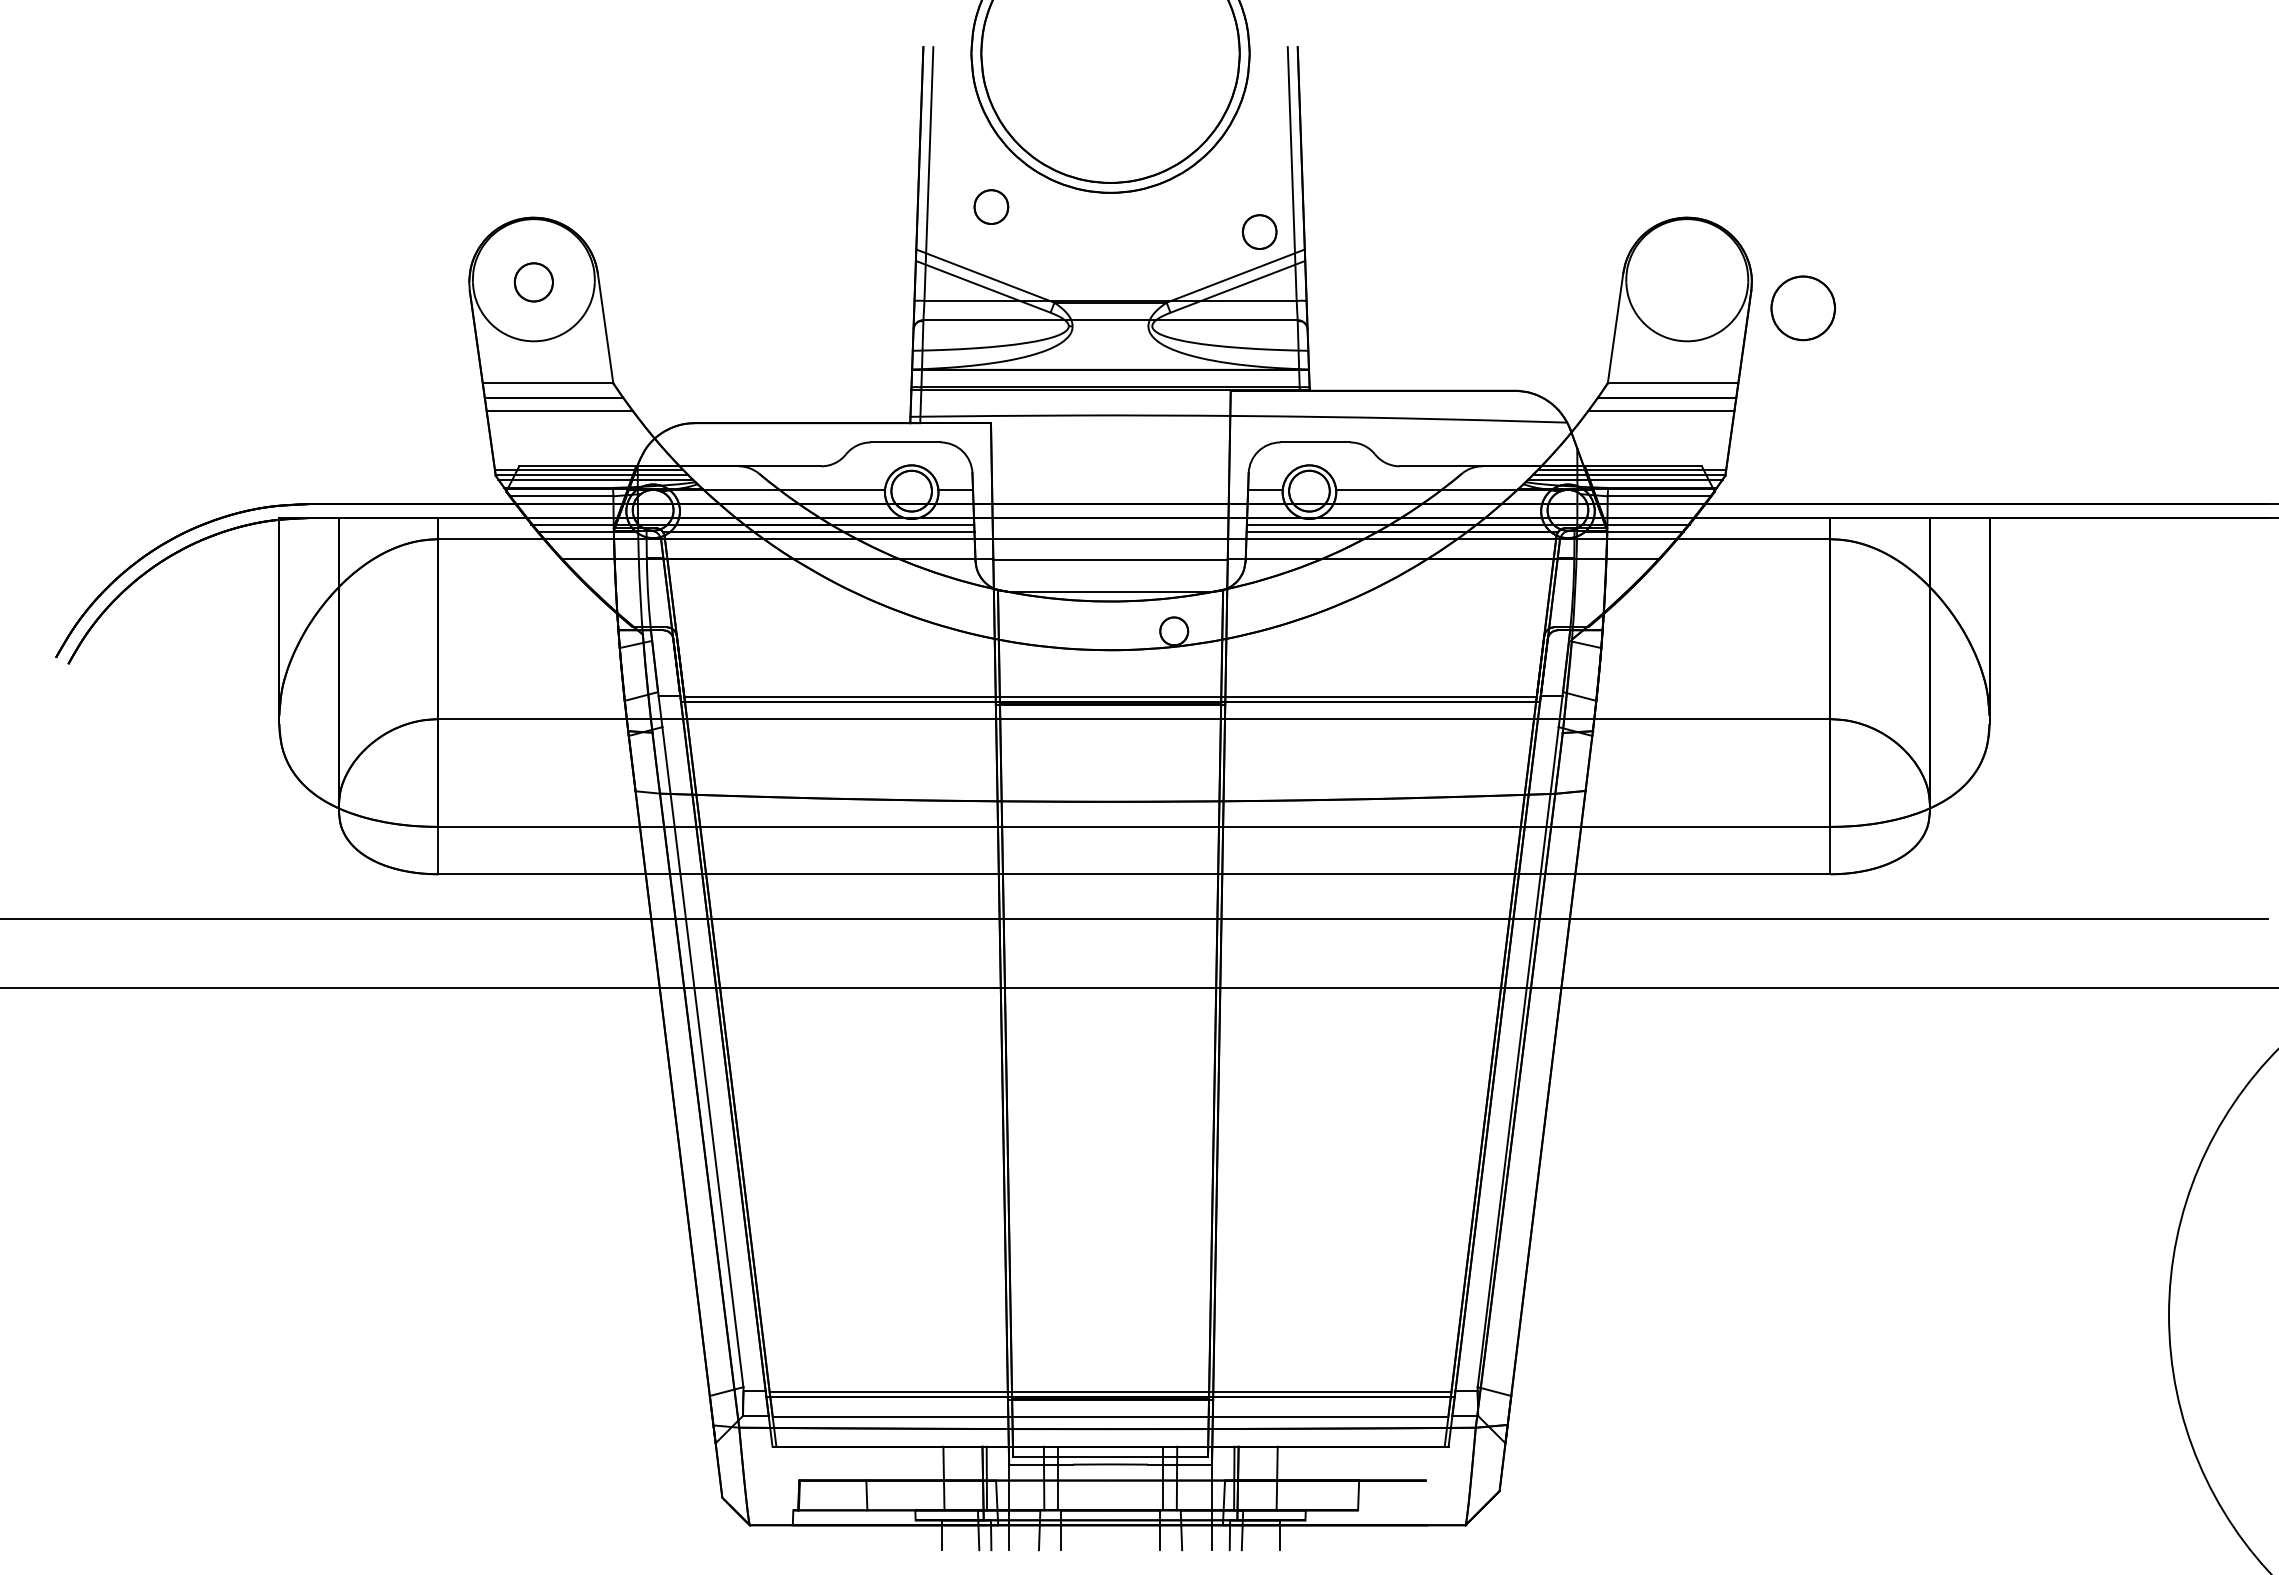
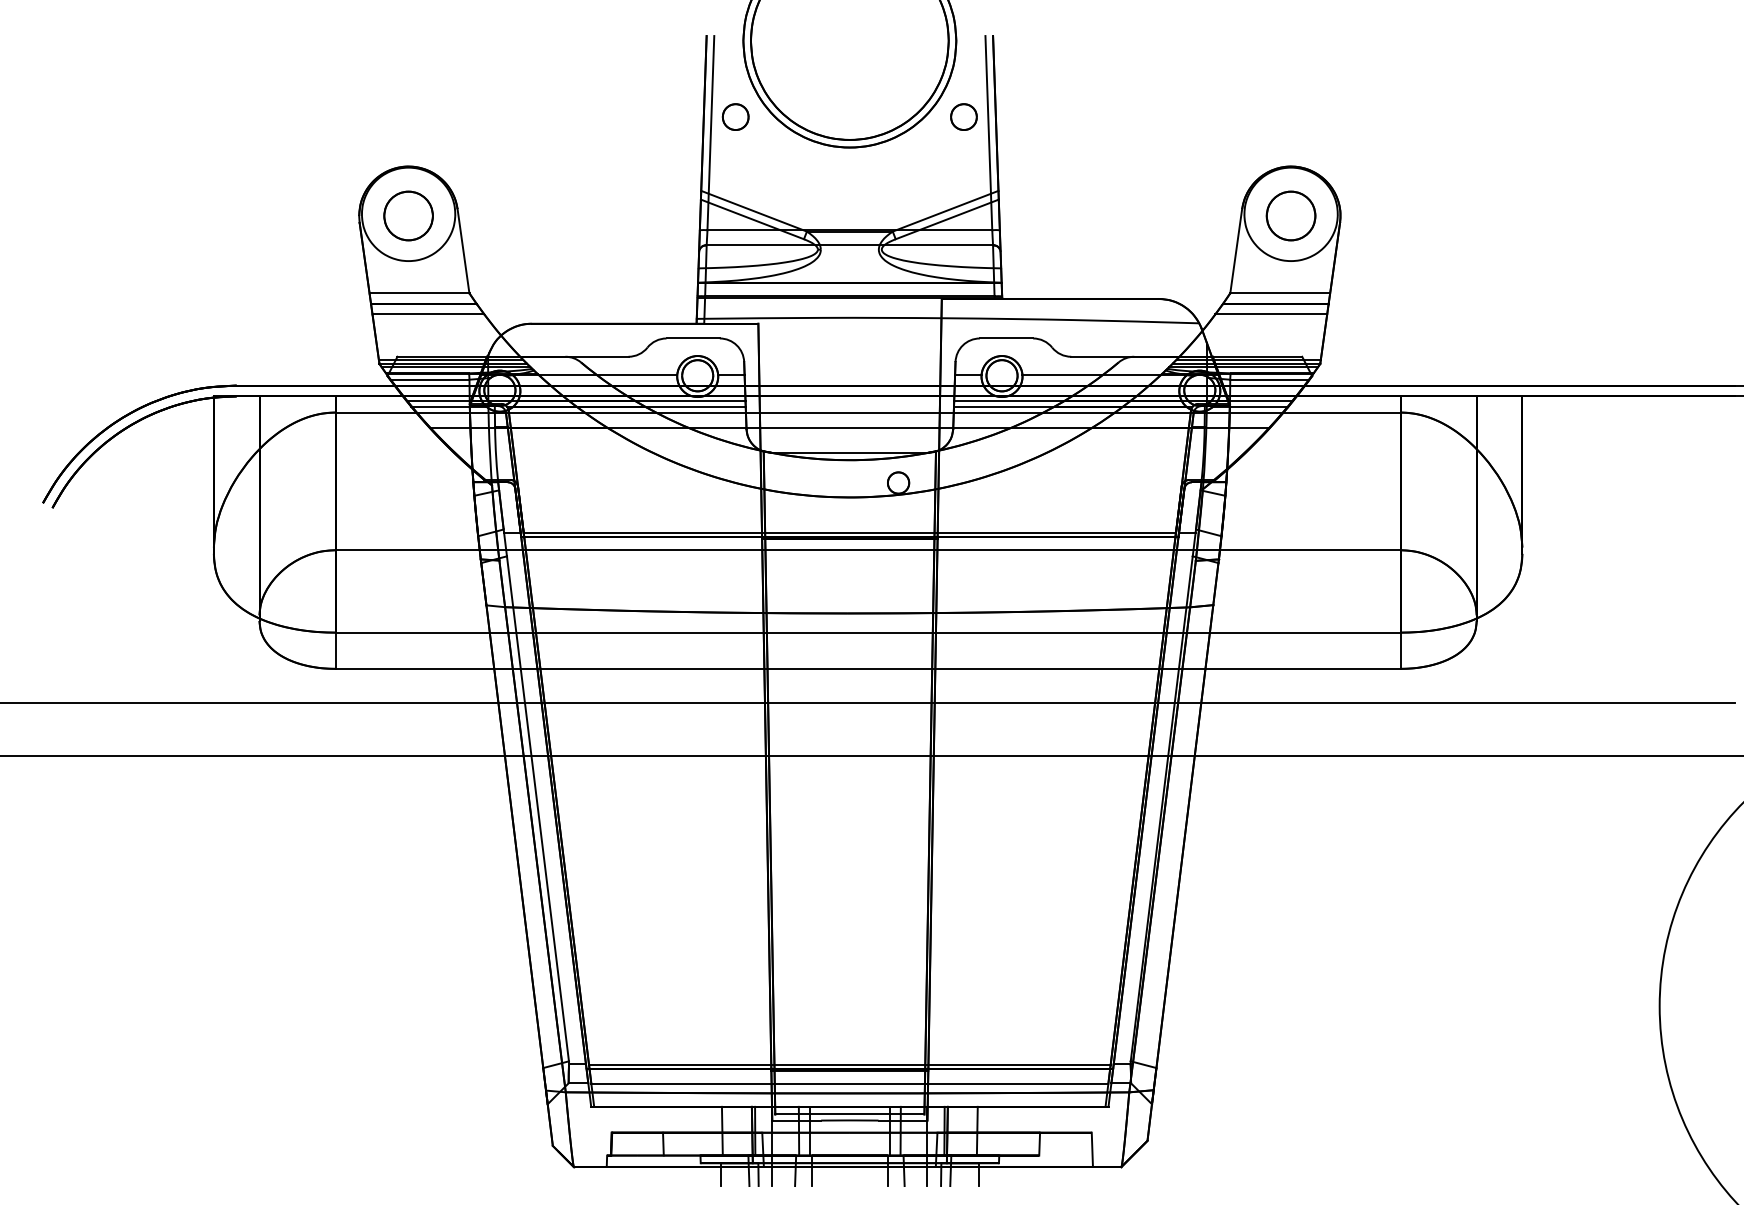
part: (991, 206) -> (735, 116), moved
part: (1259, 231) -> (963, 116), moved
part: (533, 282) -> (408, 216), size x1.67
part: (1802, 308) -> (1290, 216), moved
line: (1427, 1502) -> (1092, 1149), added

